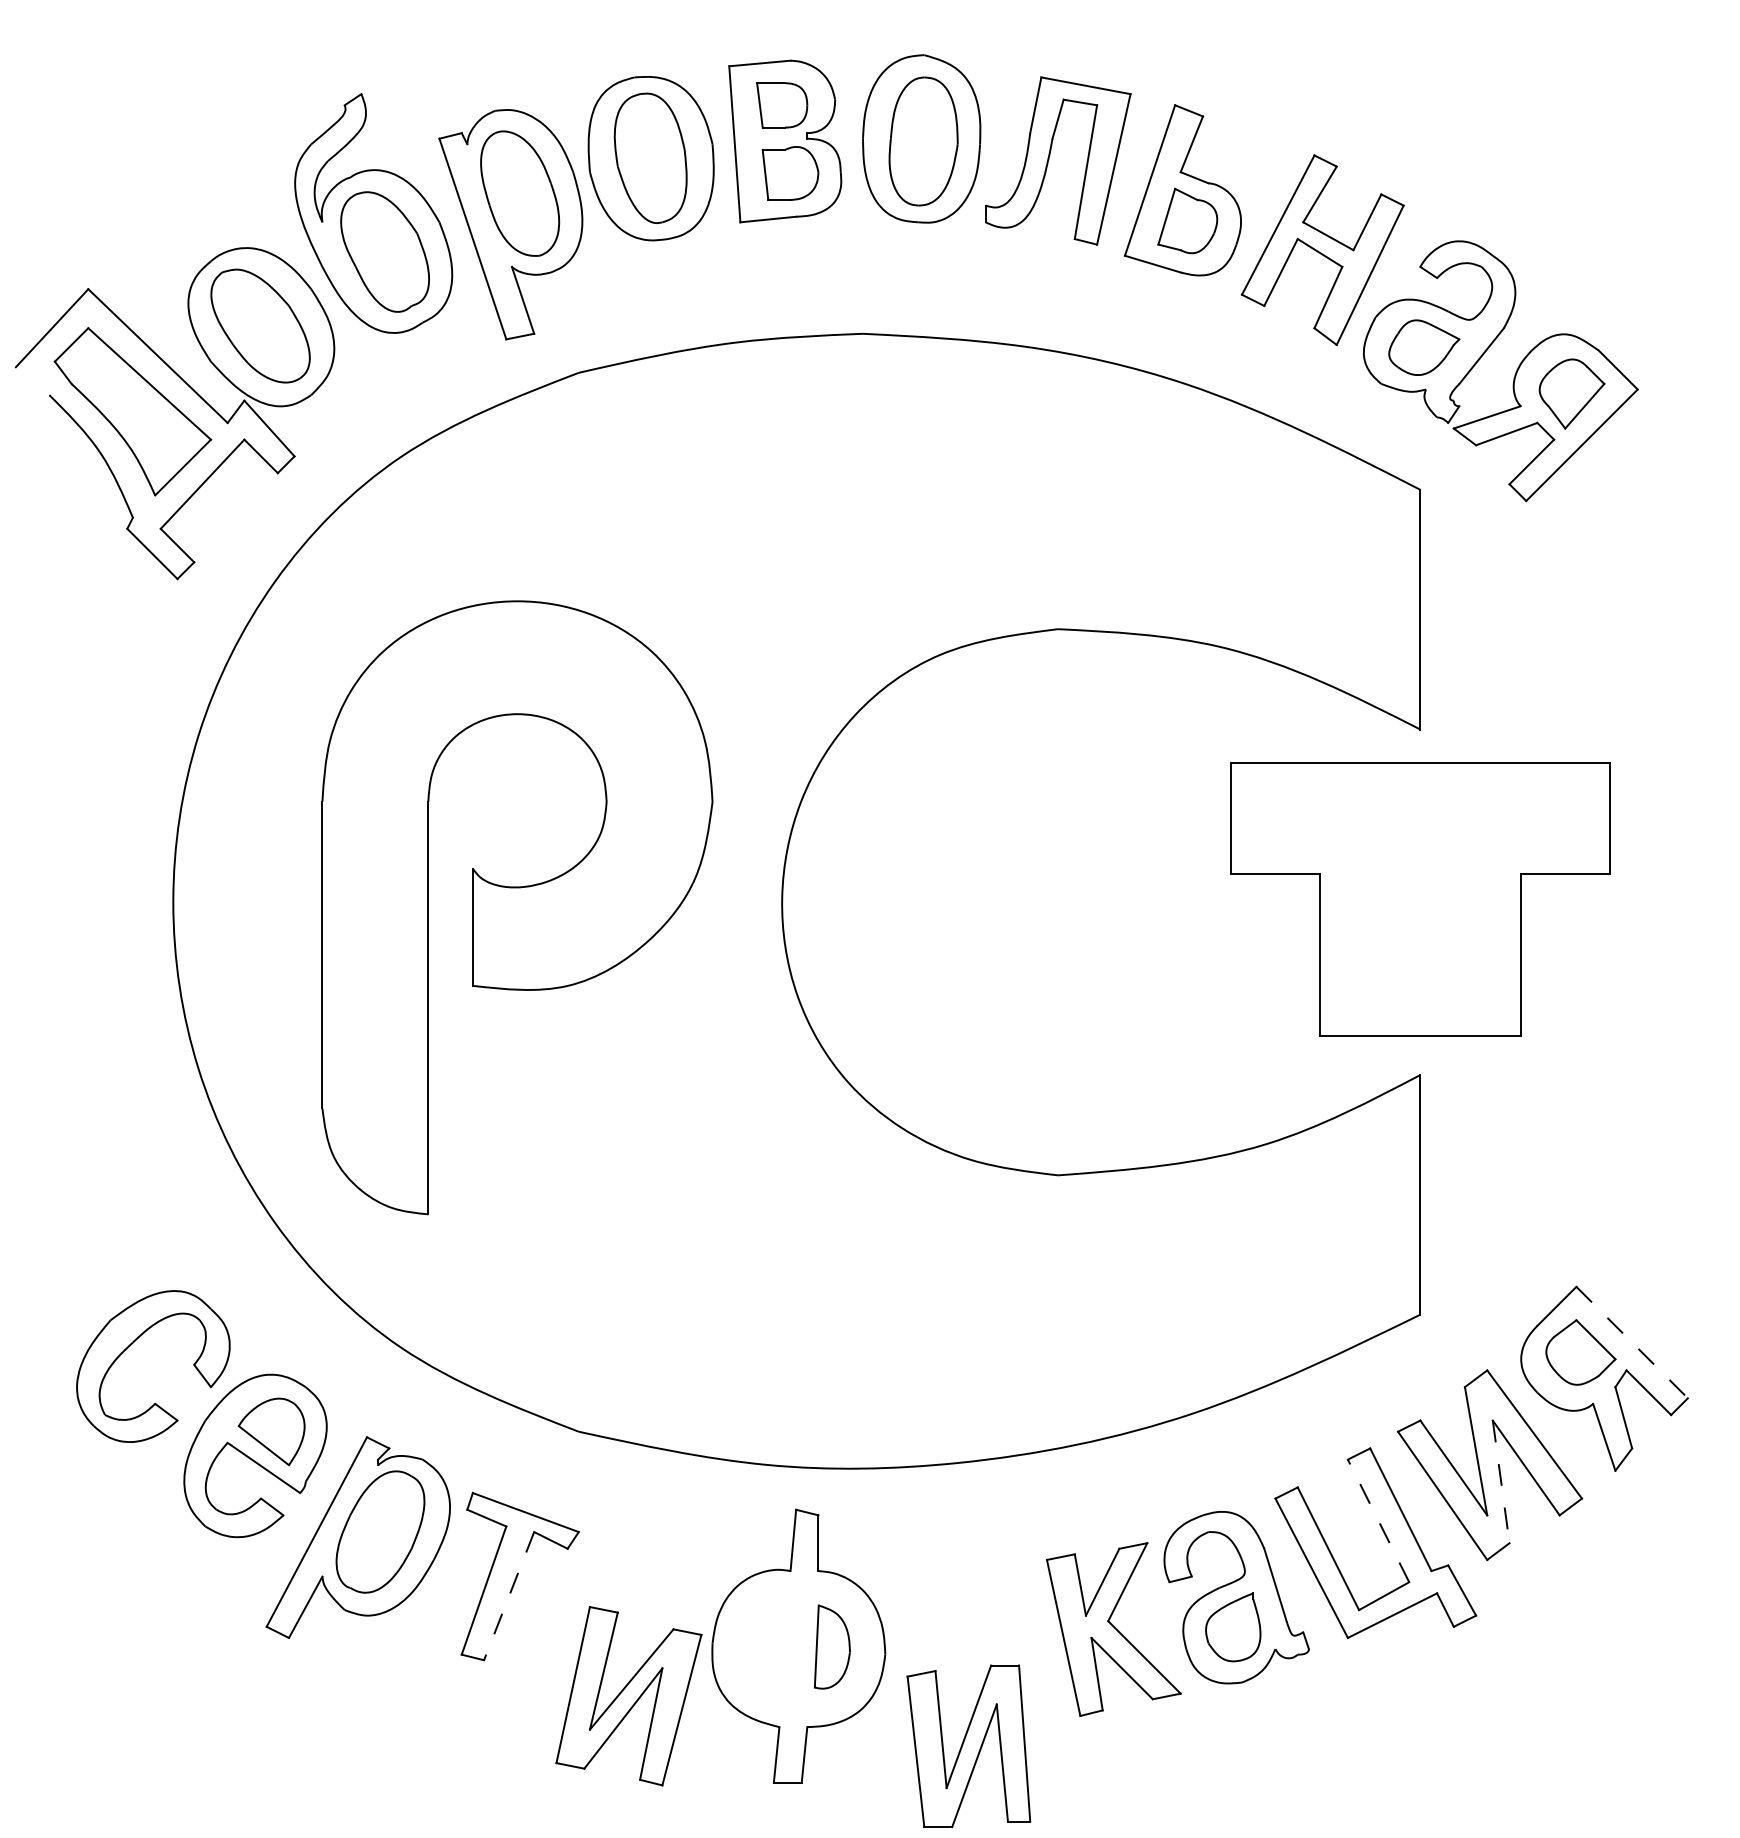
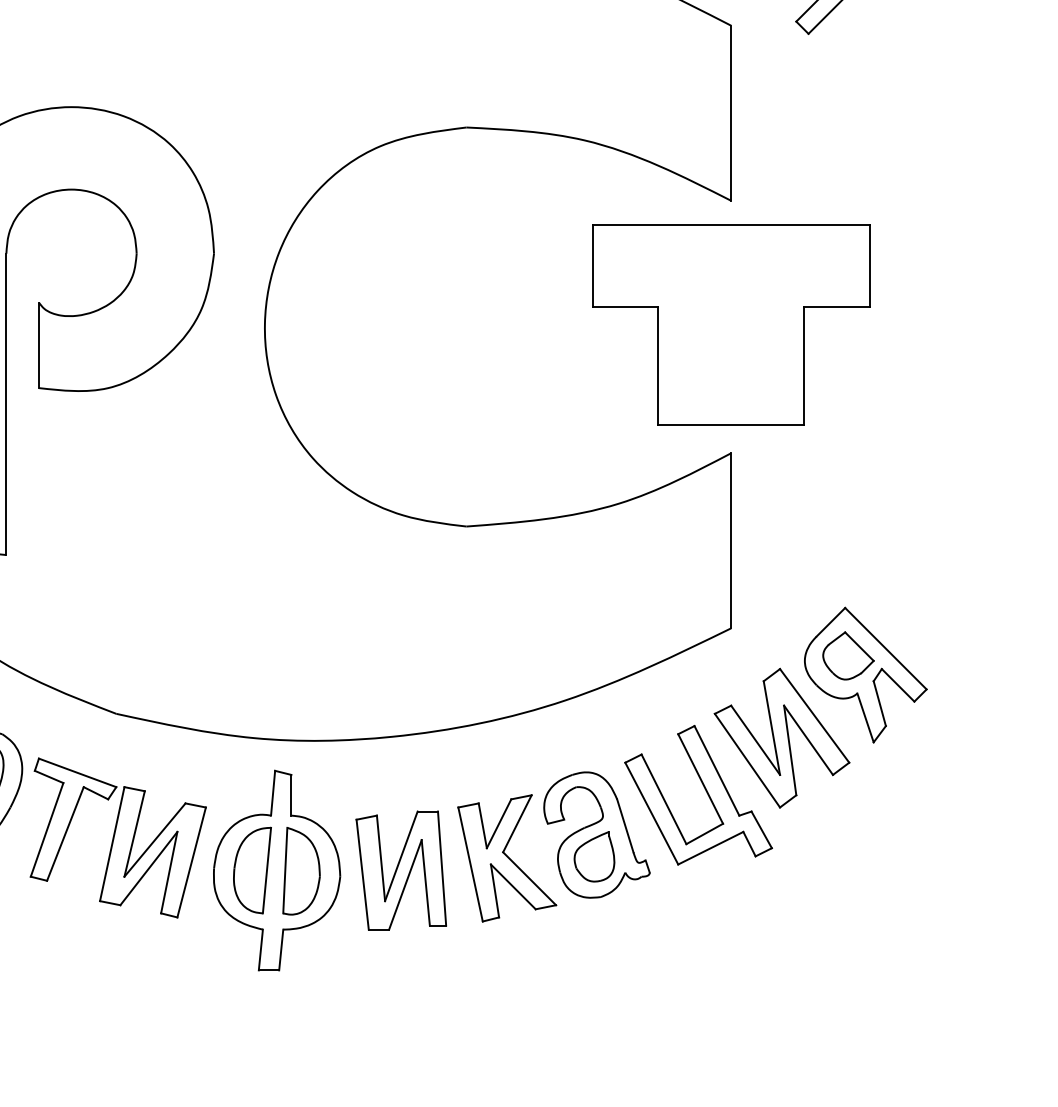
line: (1632, 1342) -> (886, 648), dashed -> solid
line: (1501, 1481) -> (790, 750), dashed -> solid
line: (1378, 1520) -> (700, 778), dashed -> solid
line: (509, 1596) -> (65, 834), dashed -> solid
part: (764, 1645) -> (252, 870), added
part: (832, 1646) -> (301, 870), size x1.43
part: (628, 1696) -> (152, 852), moved
part: (968, 1746) -> (401, 870), moved

